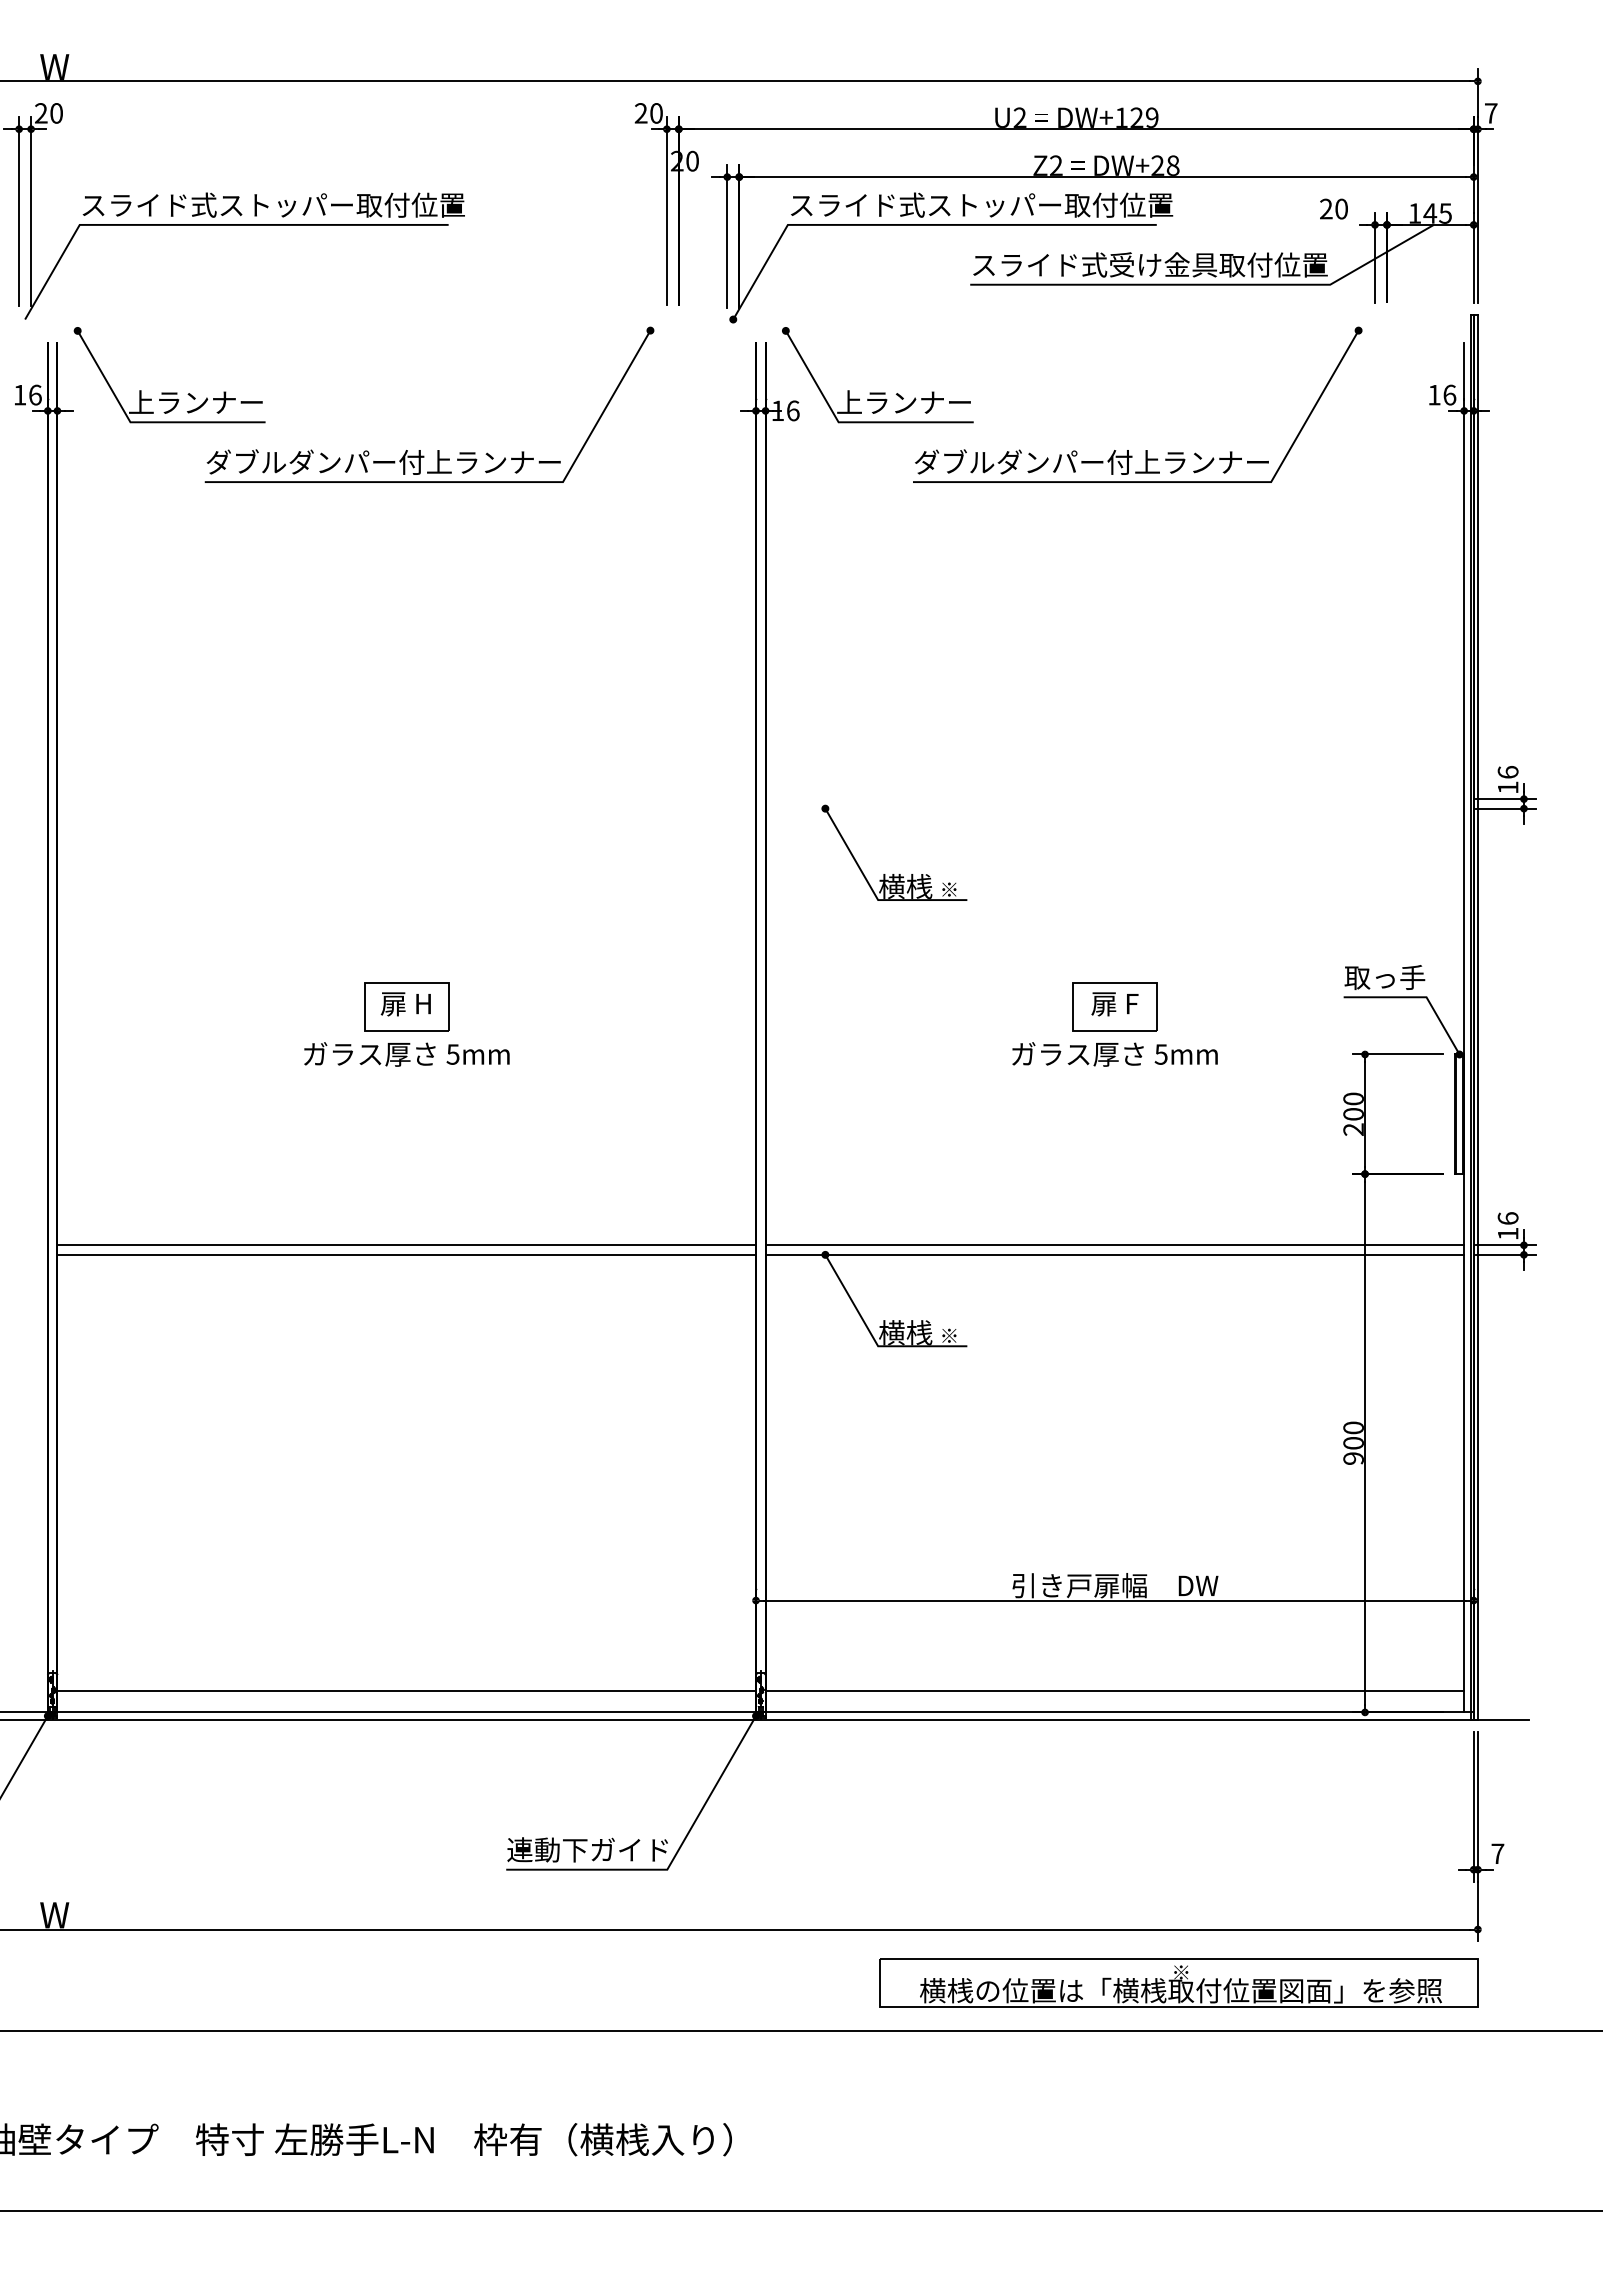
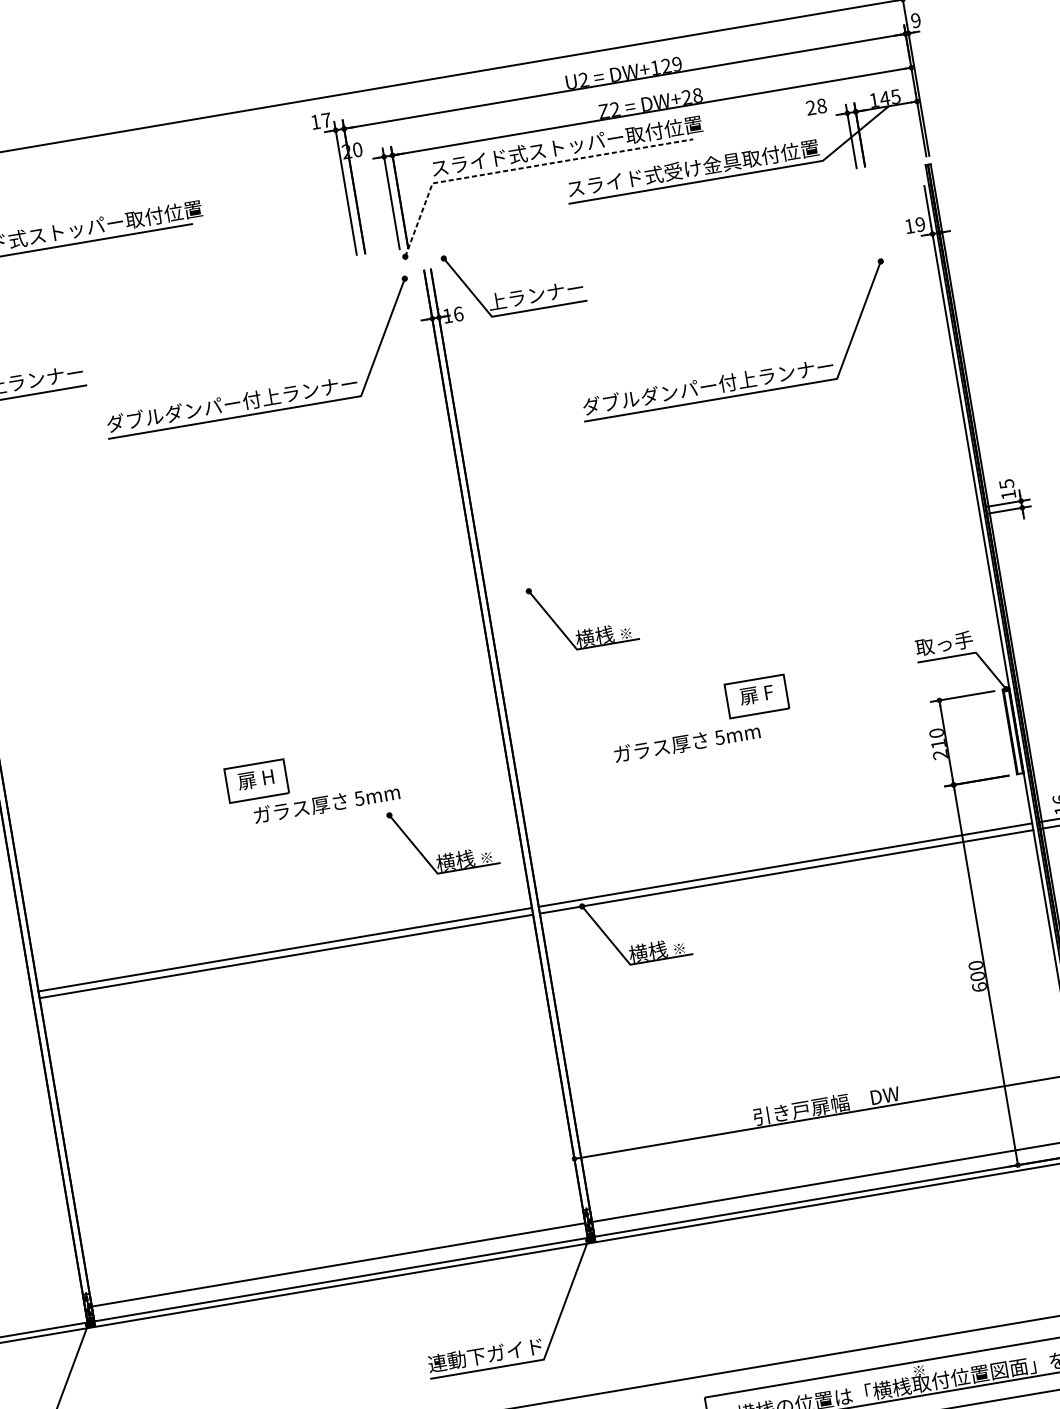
text: (648, 113) -> (320, 121), 20 -> 17
text: (1490, 113) -> (915, 20), 7 -> 9
text: (1341, 209) -> (821, 106), 20 -> 28
line: (916, 224) -> (523, 167), solid -> dashed
text: (1449, 394) -> (920, 224), 16 -> 19
part: (437, 450) -> (268, 388), moved
part: (1145, 450) -> (744, 371), moved
text: (1507, 772) -> (1006, 484), 16 -> 15
text: (406, 1054) -> (326, 804), moved
text: (1114, 1054) -> (686, 743), moved
text: (1353, 1114) -> (938, 744), 200 -> 210
part: (650, 1150) -> (446, 853), added
text: (1353, 1458) -> (979, 987), 900 -> 600

